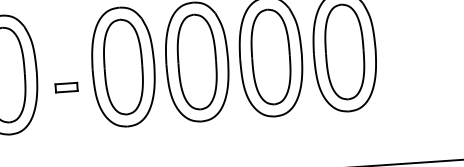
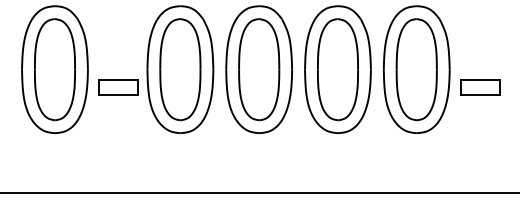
part: (405, 64) -> (480, 87), added
part: (66, 87) -> (118, 87), size x1.67

